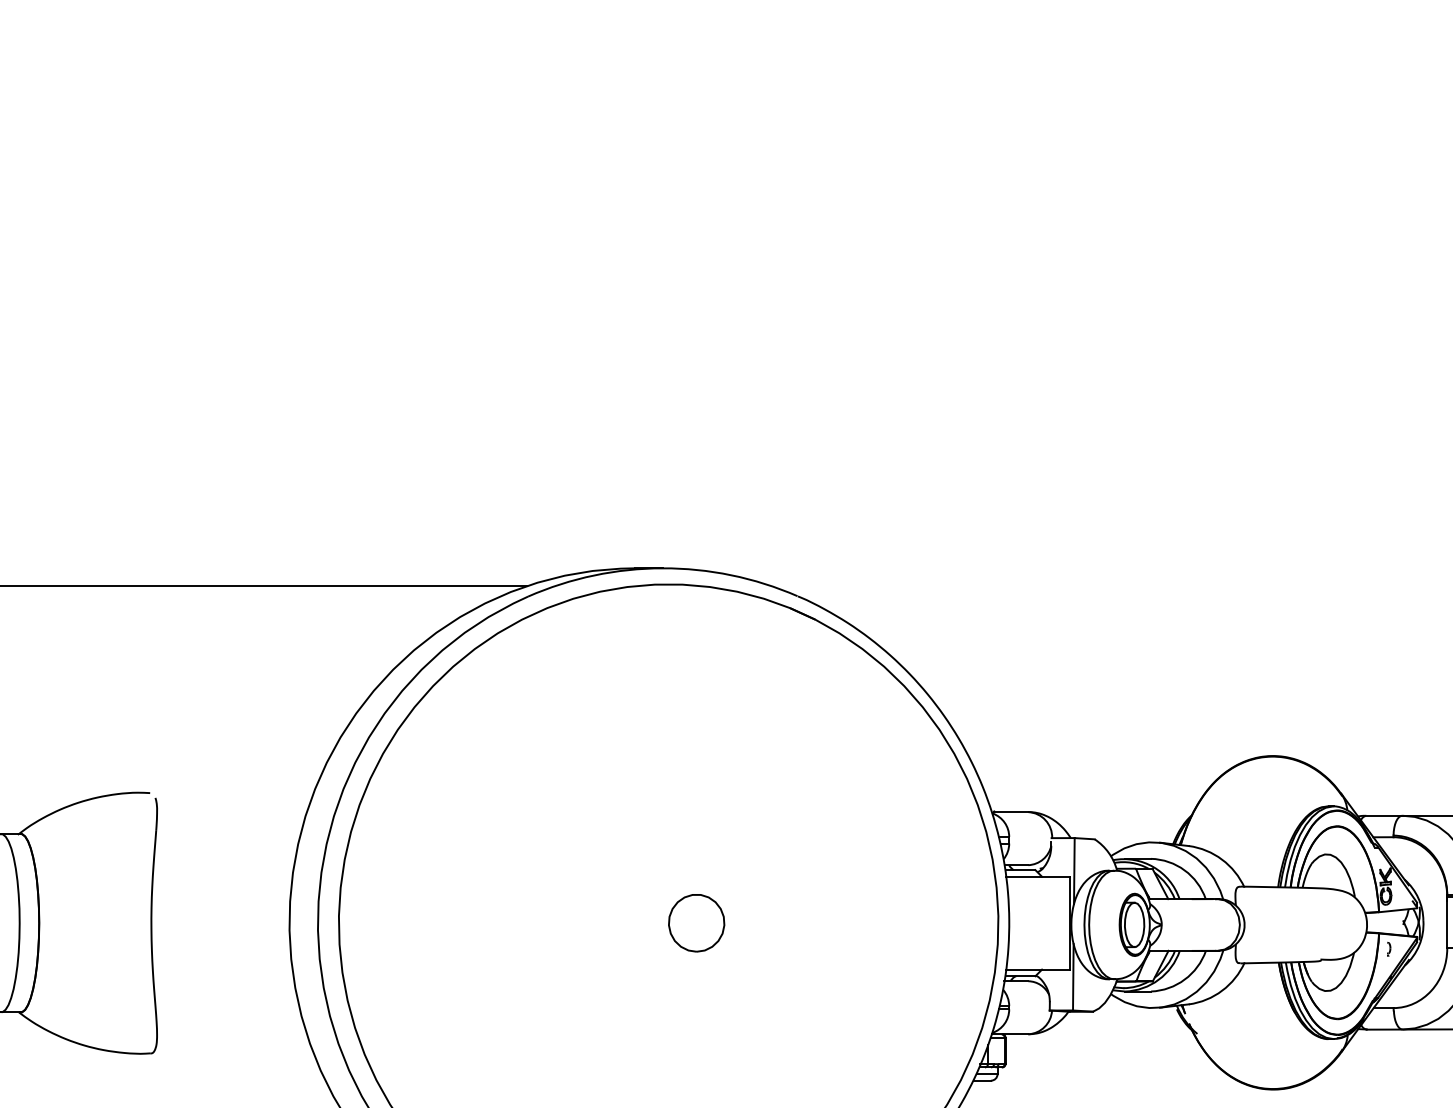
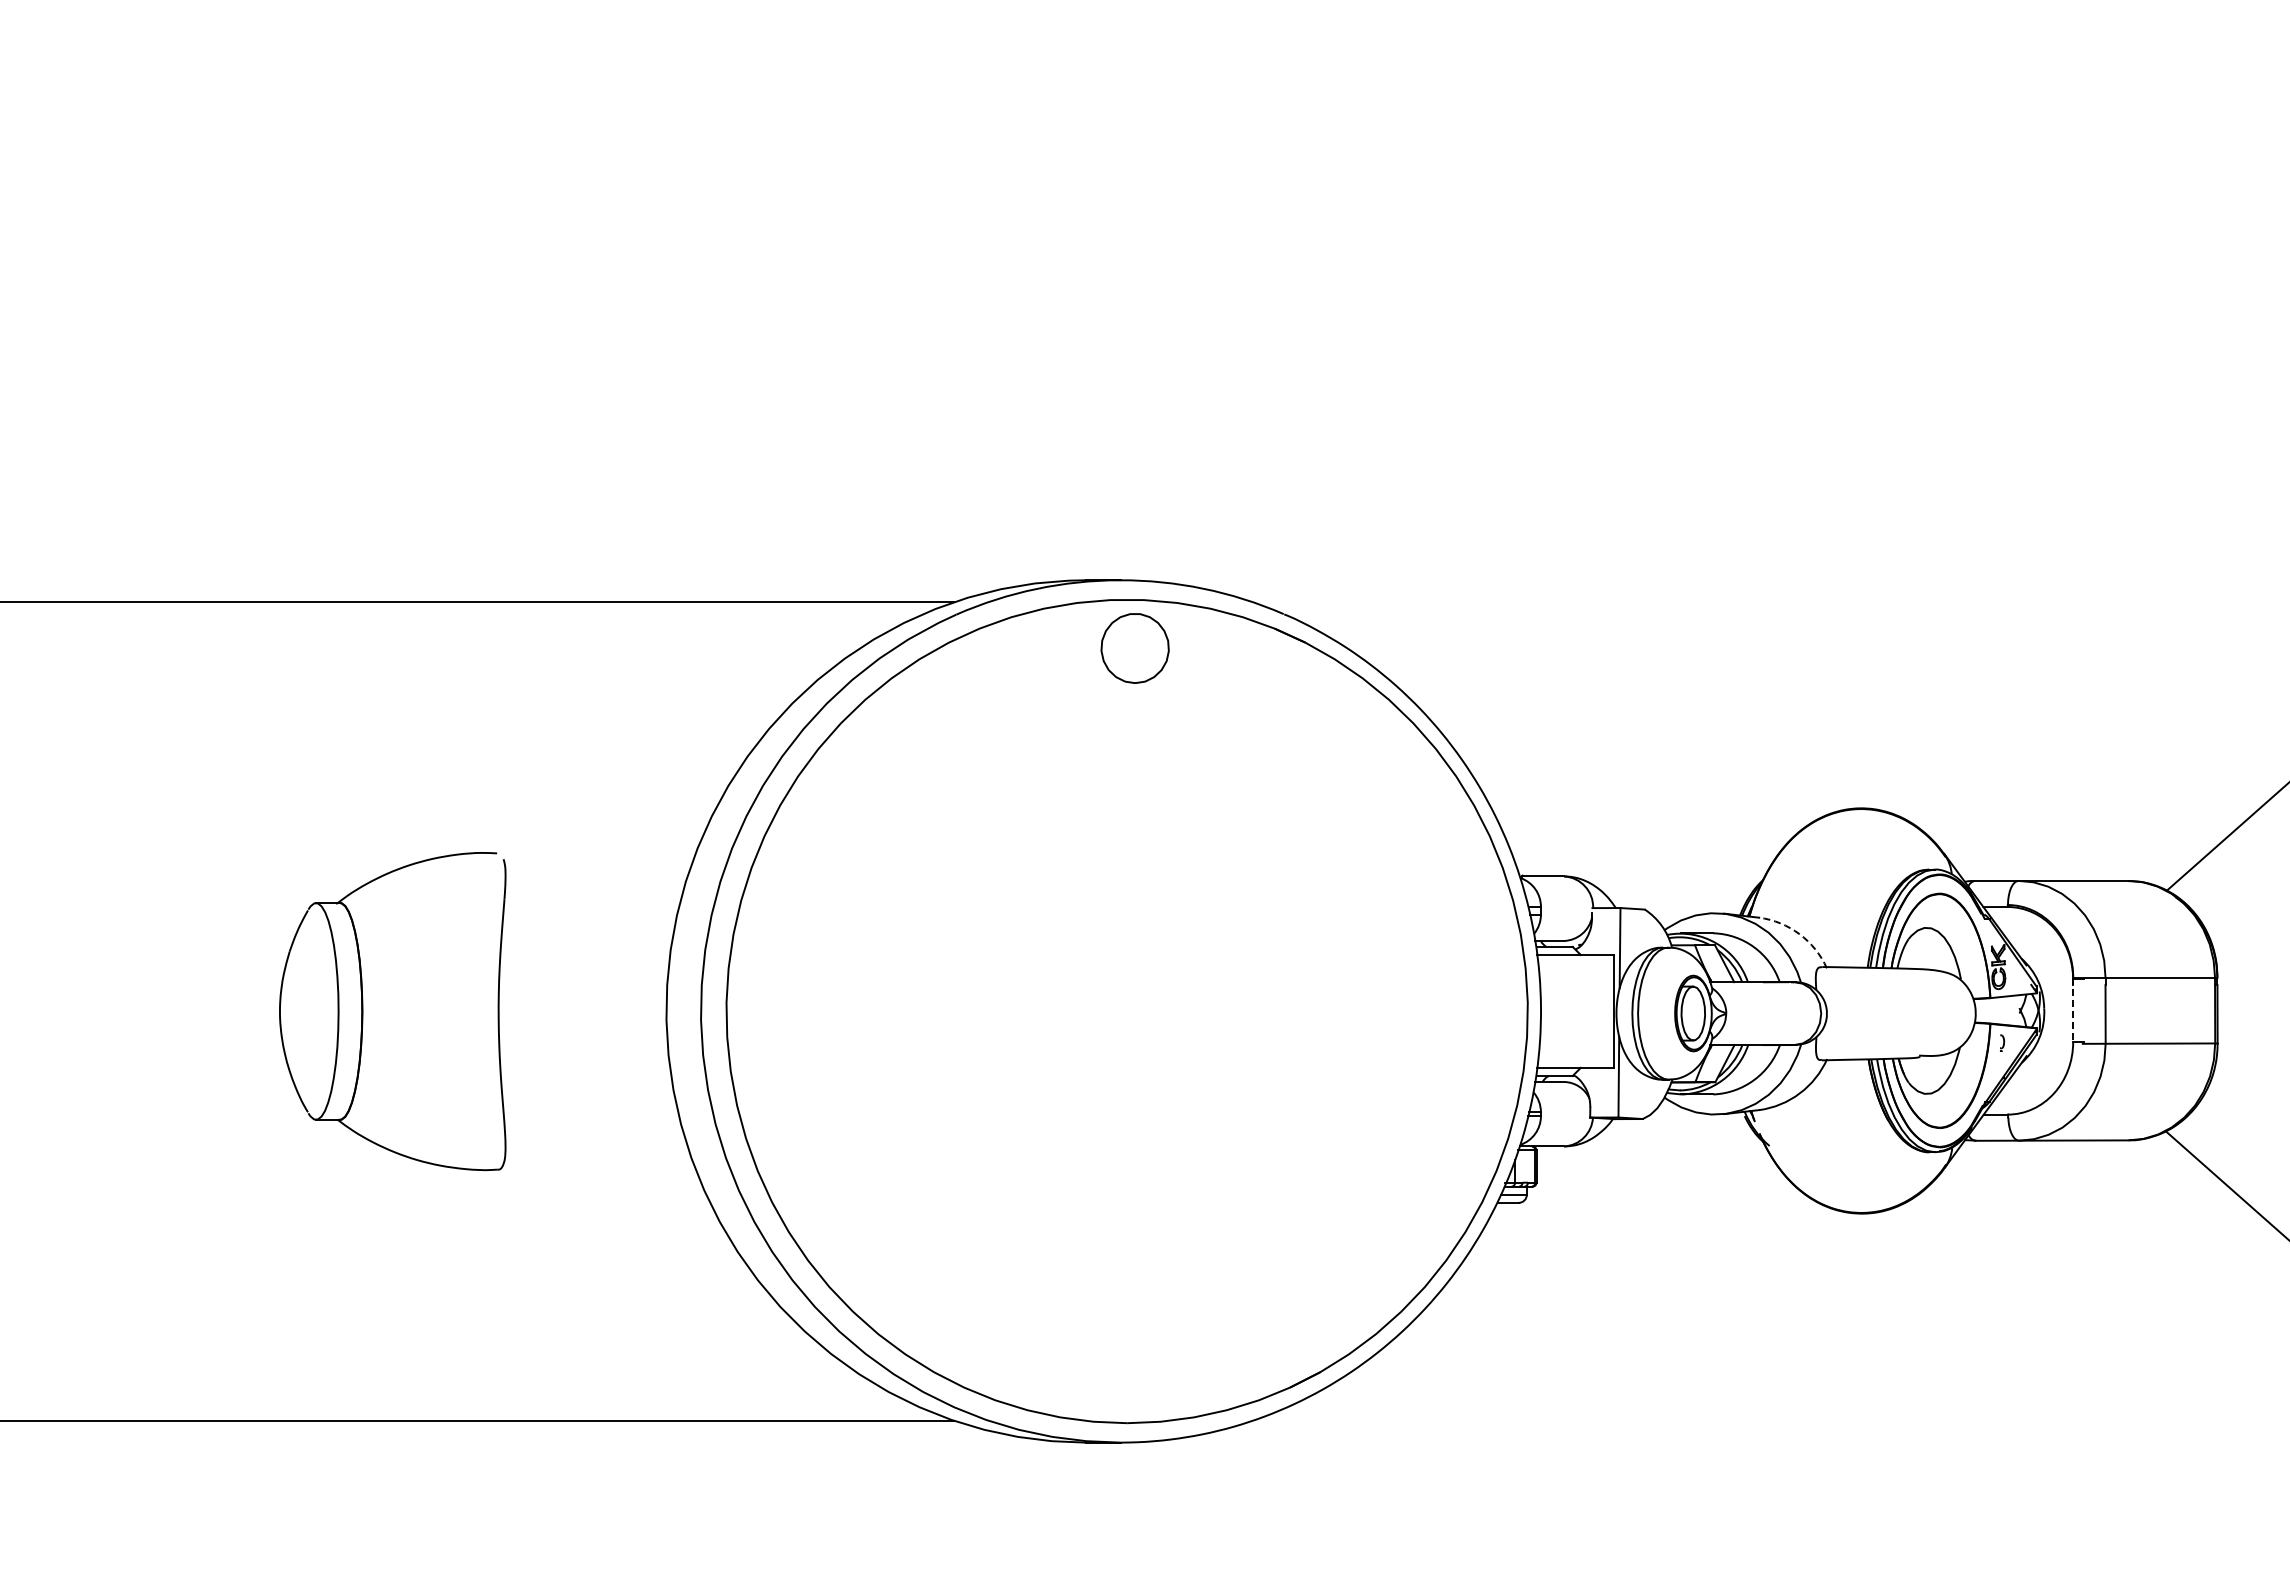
arc: (1222, 859) -> (1799, 934), solid -> dashed
line: (1447, 922) -> (2073, 1010), solid -> dashed
part: (696, 923) -> (1134, 648), moved

